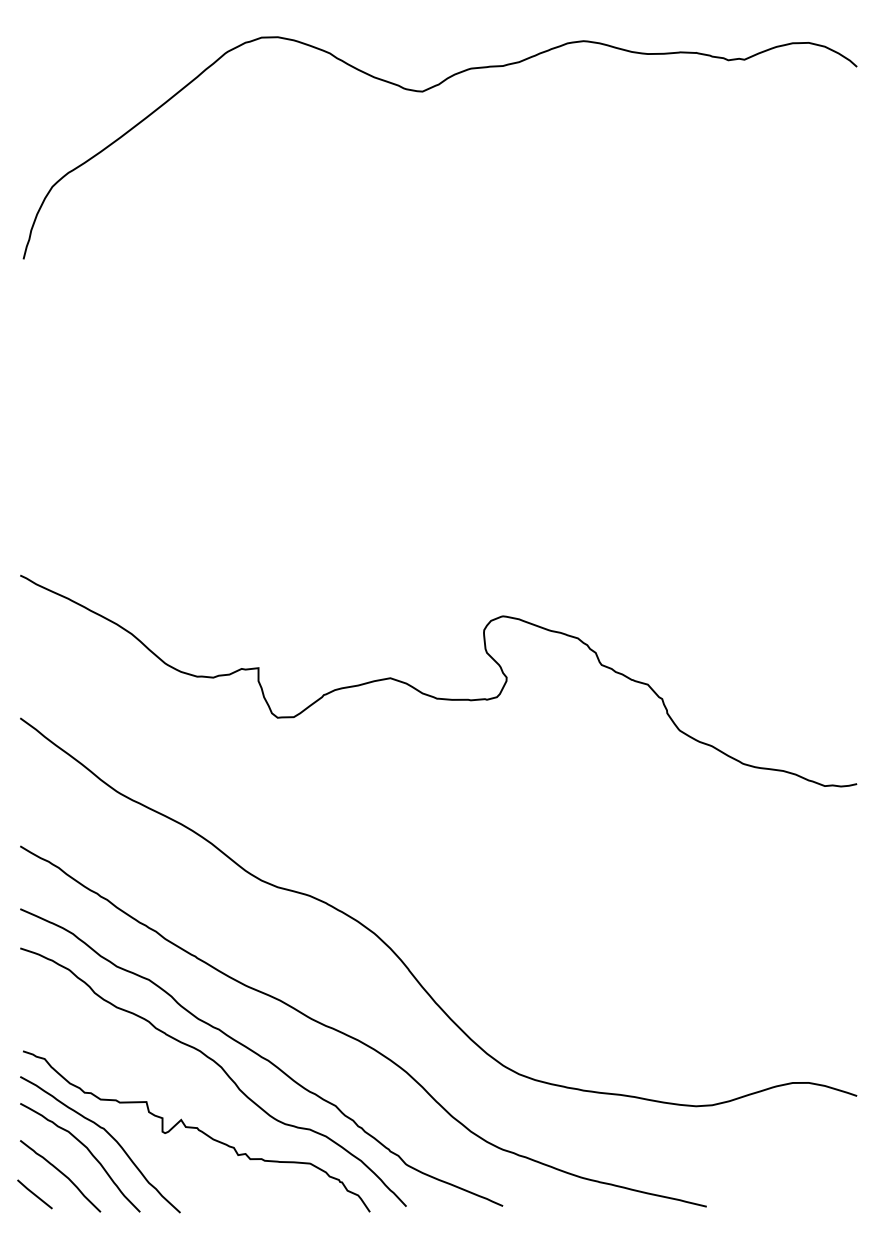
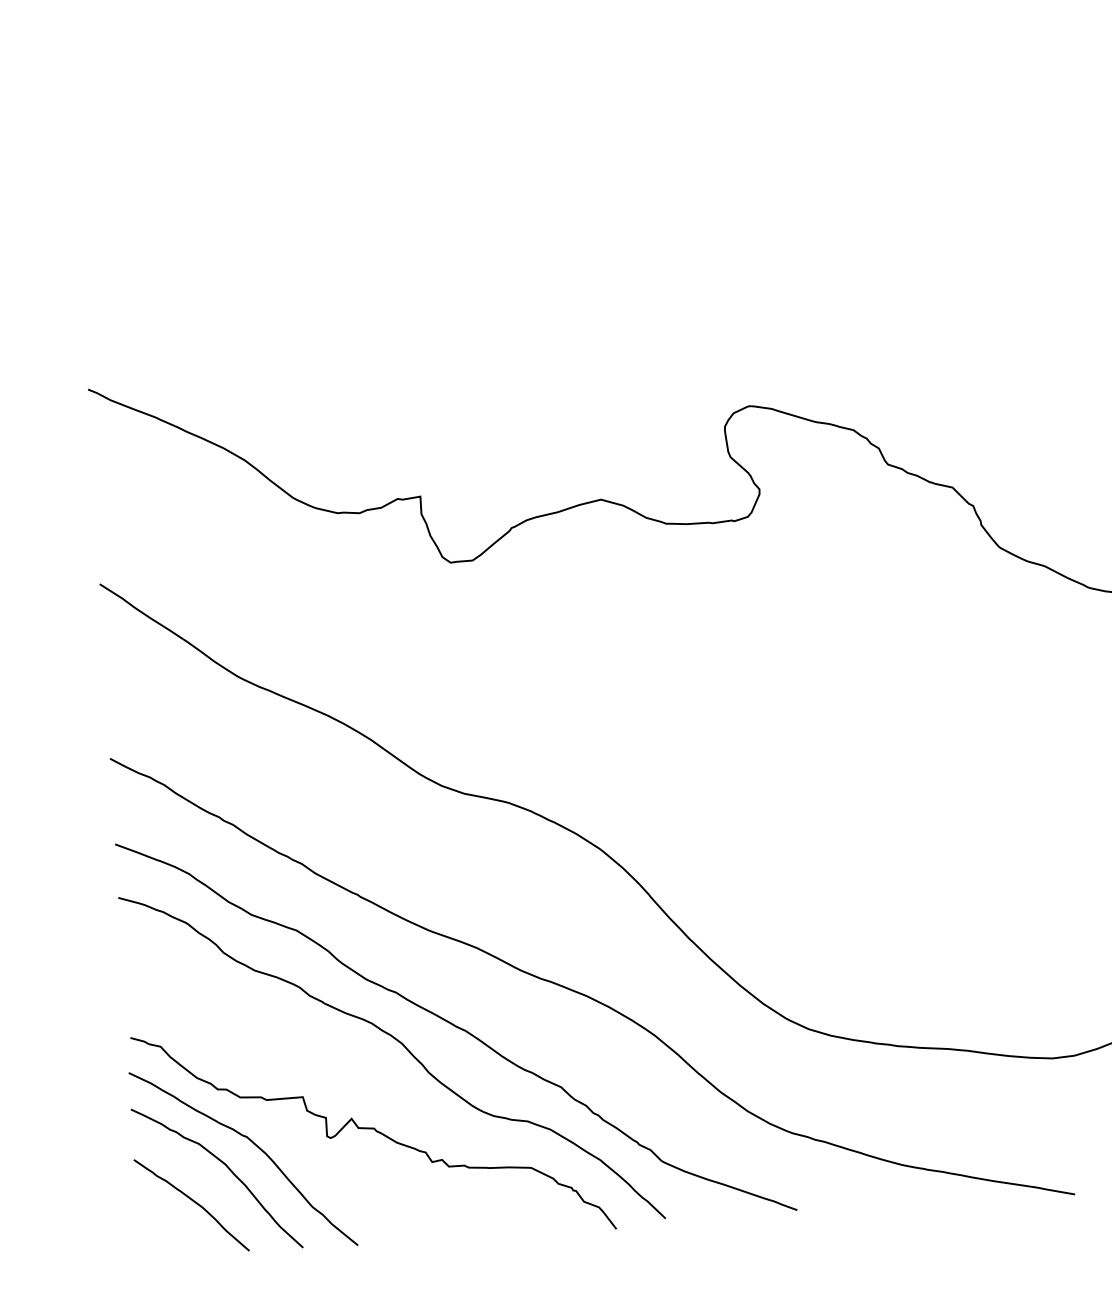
line: (34, 1194) -> (157, 1232), removed

